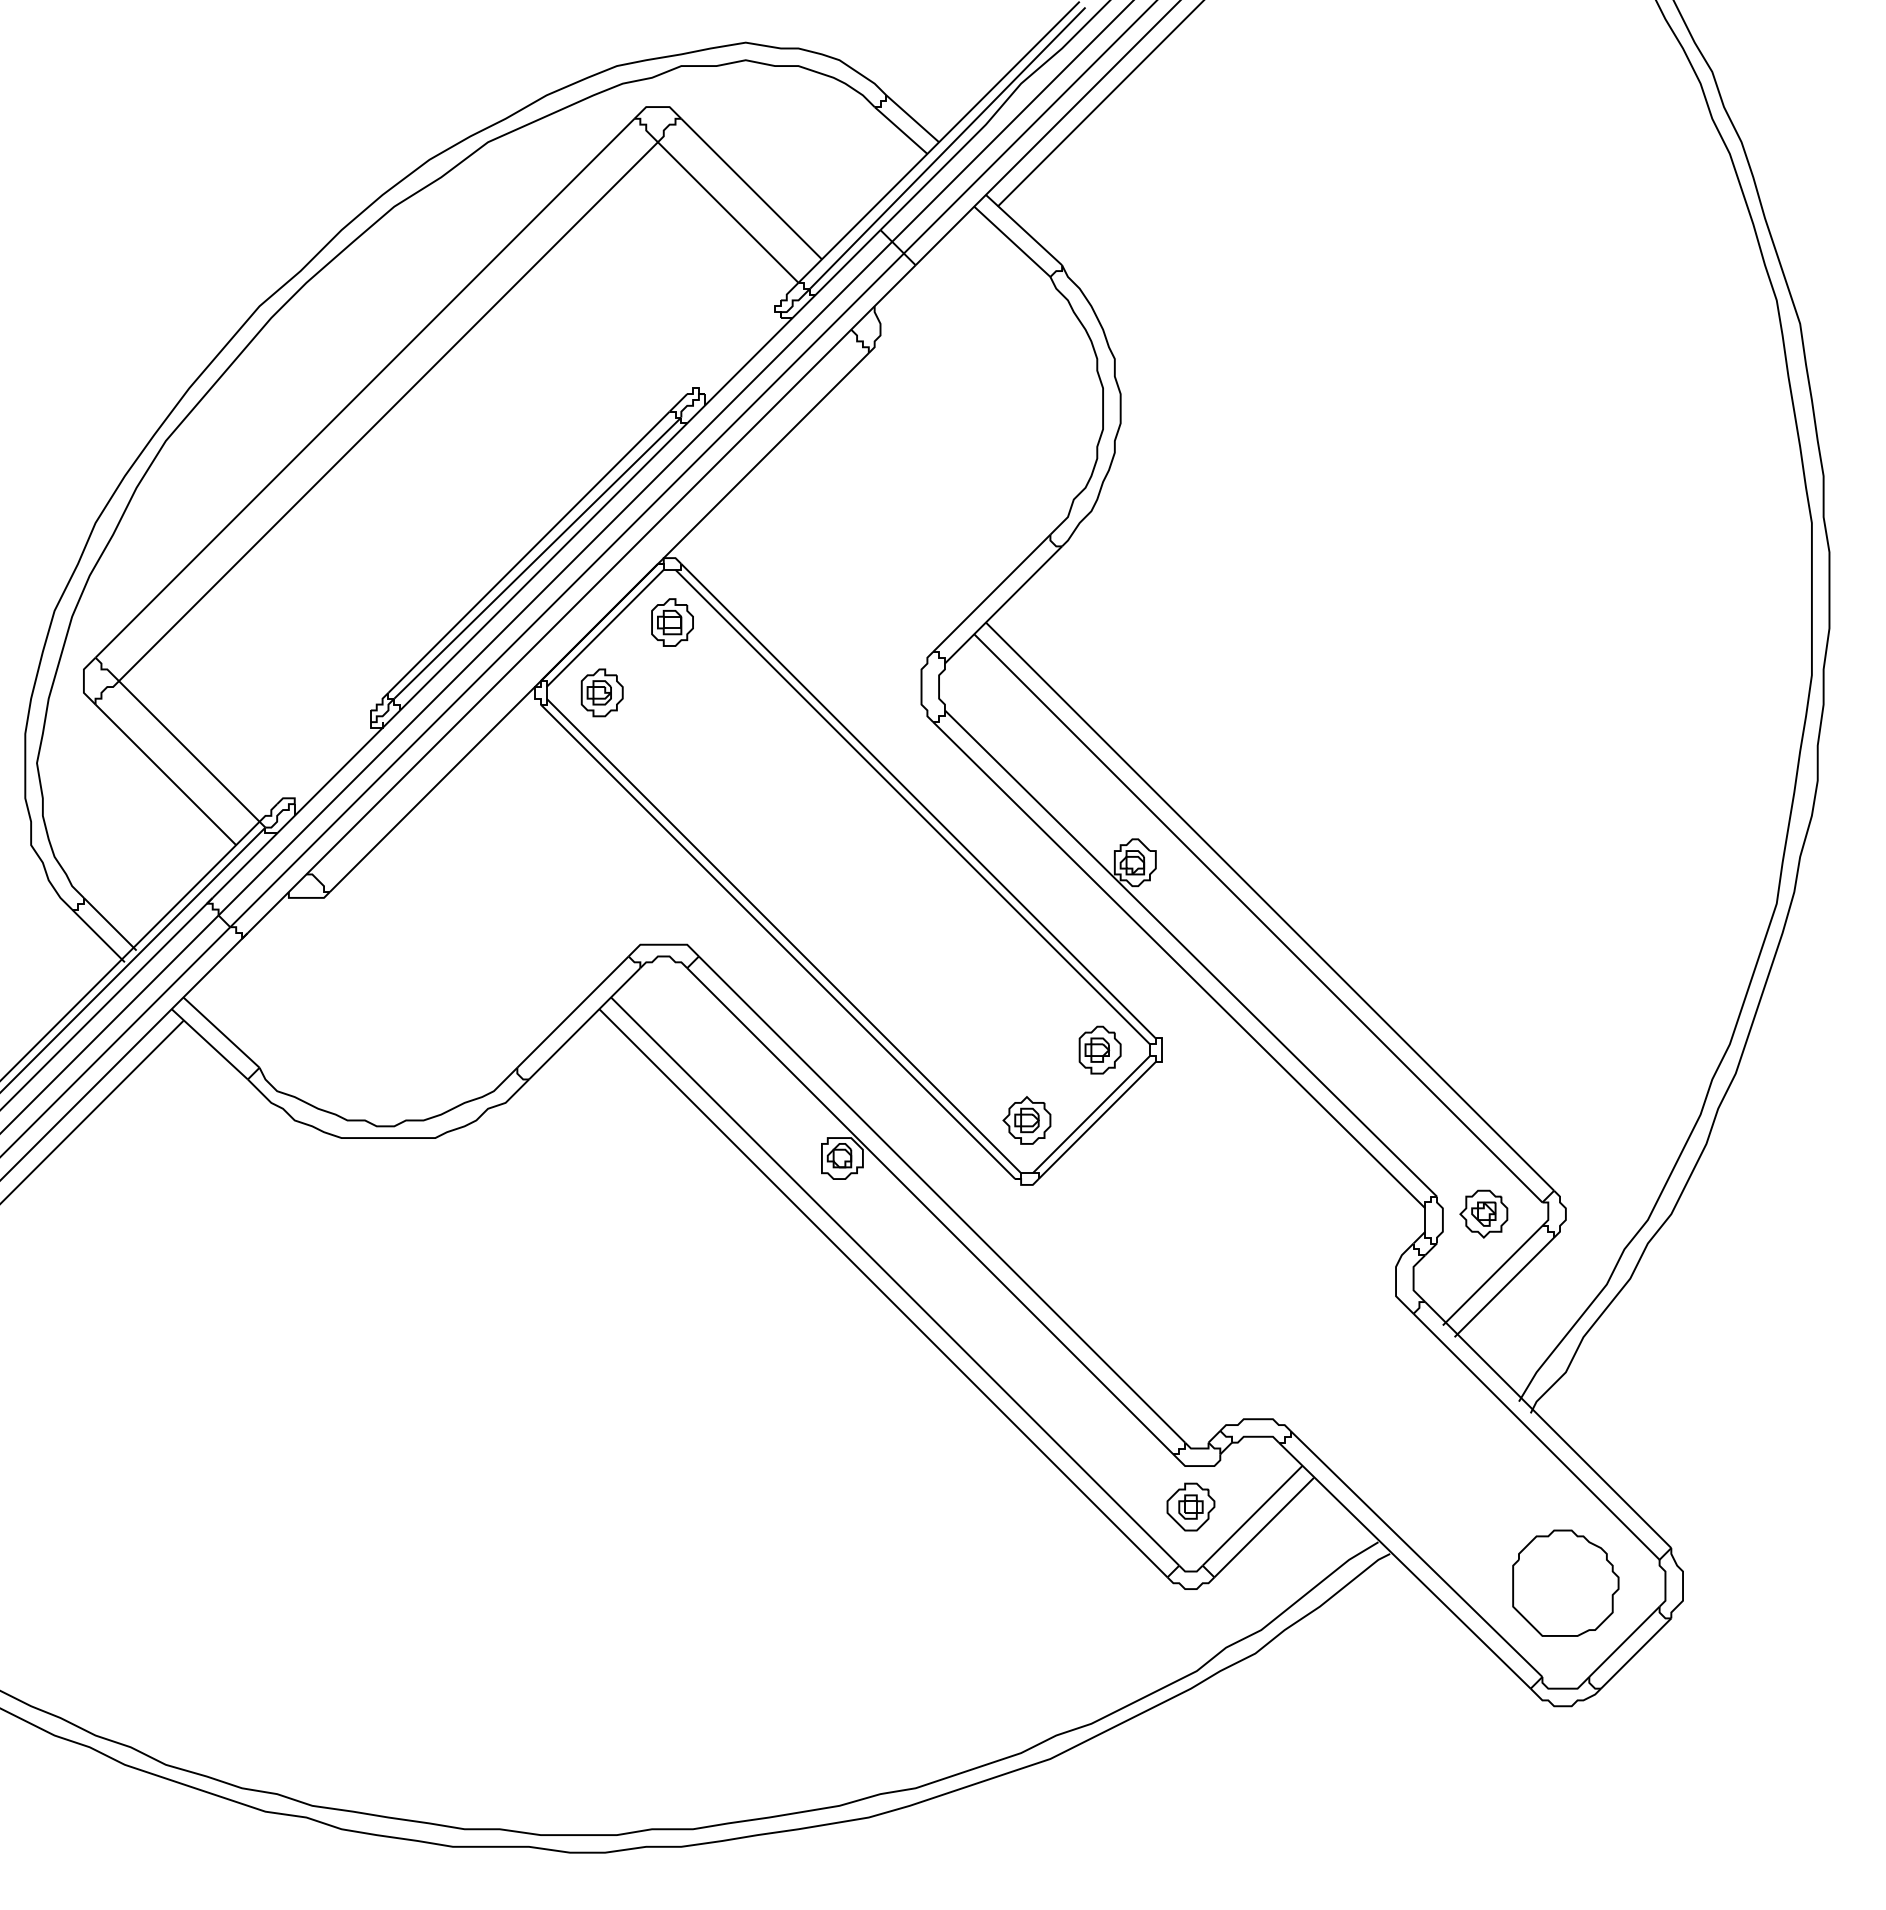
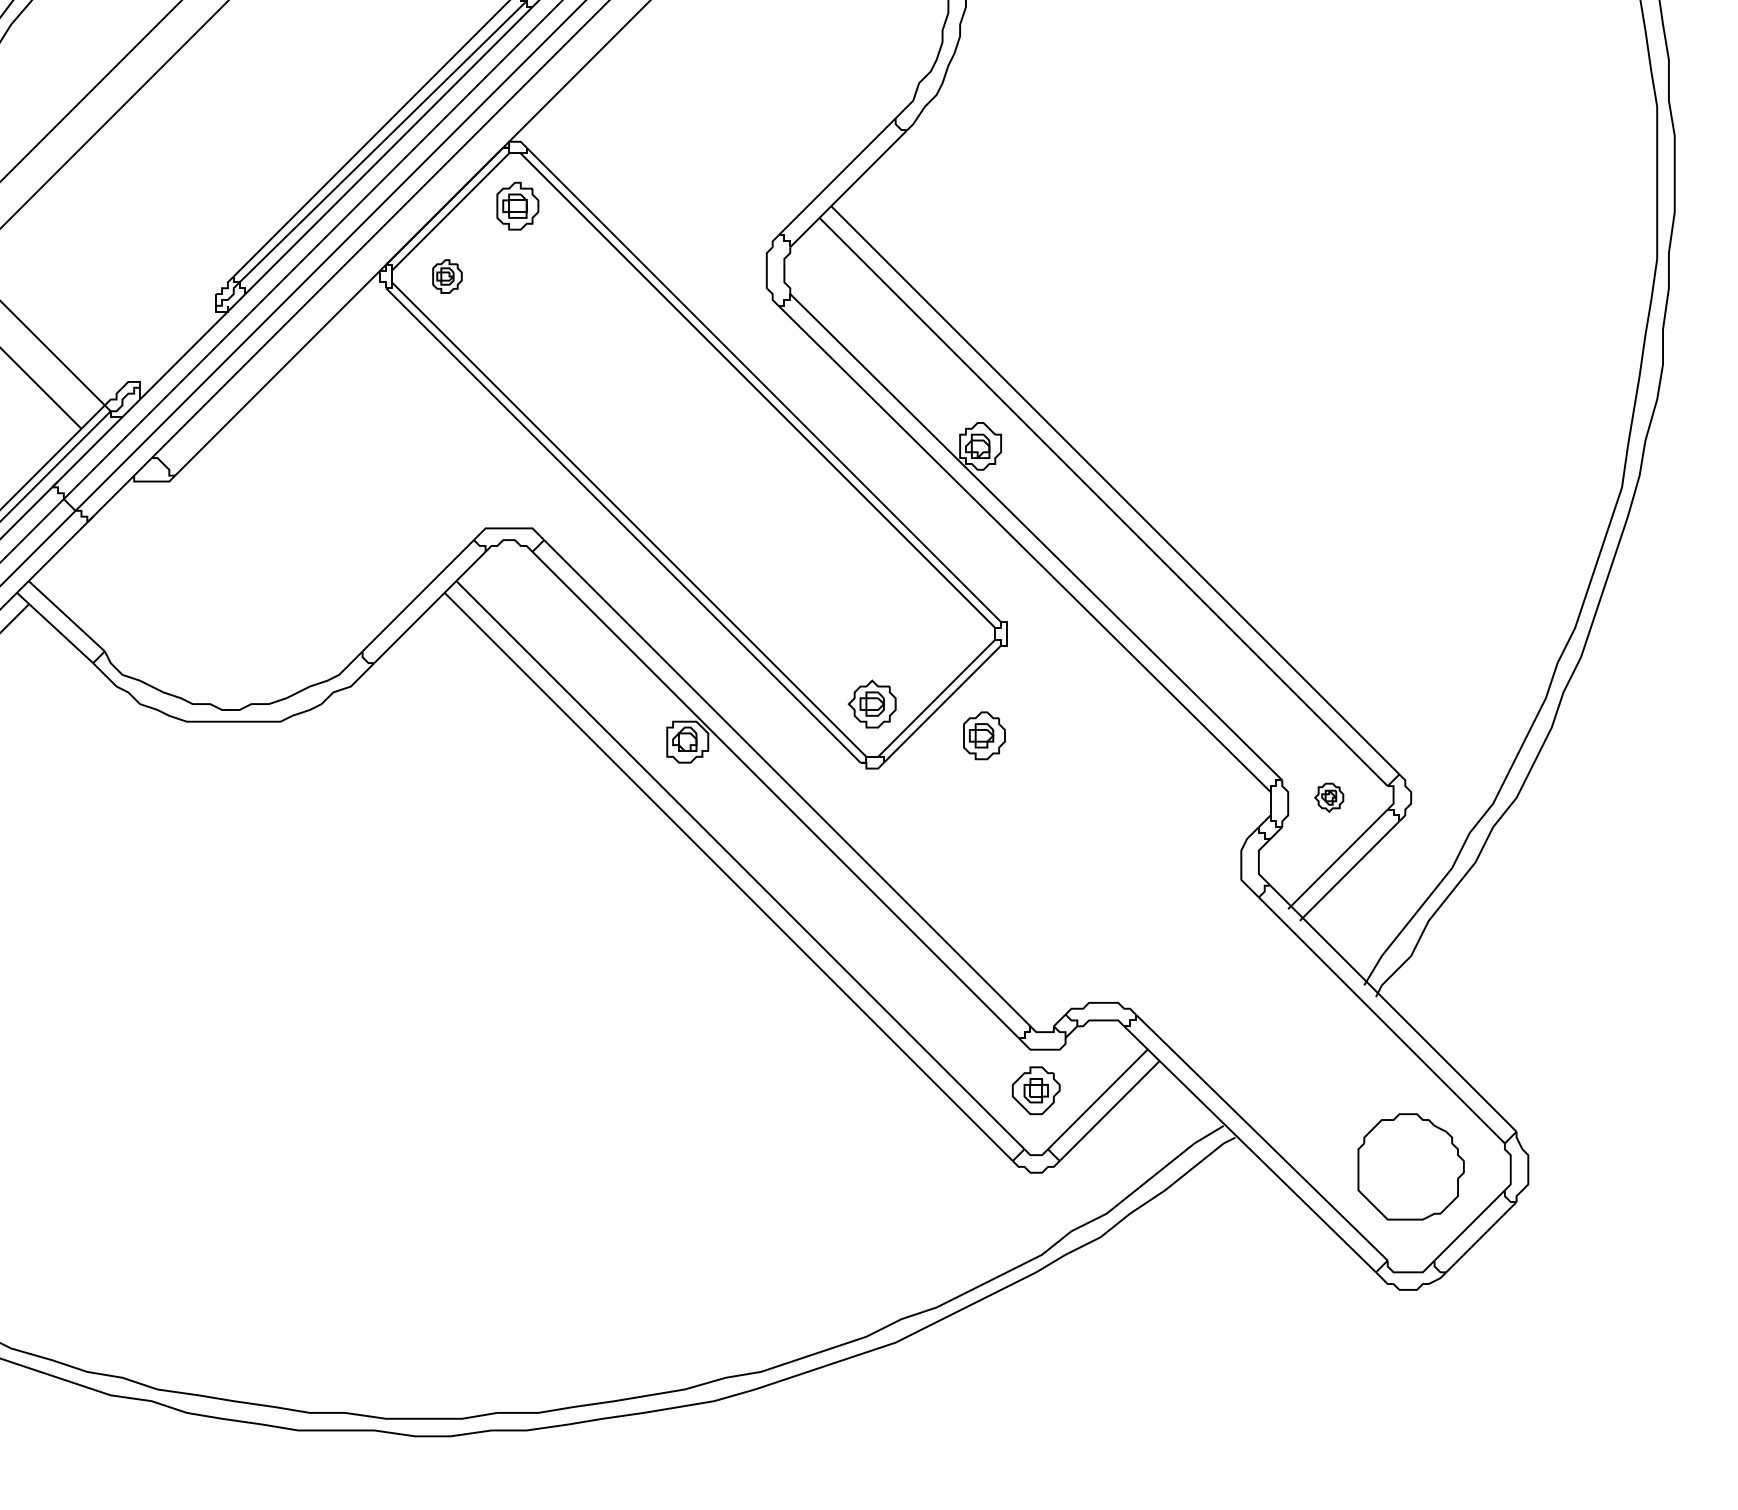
part: (601, 692) -> (446, 276), size x0.7
part: (1099, 1049) -> (983, 735), moved
part: (1483, 1213) -> (1328, 797), size x0.6

